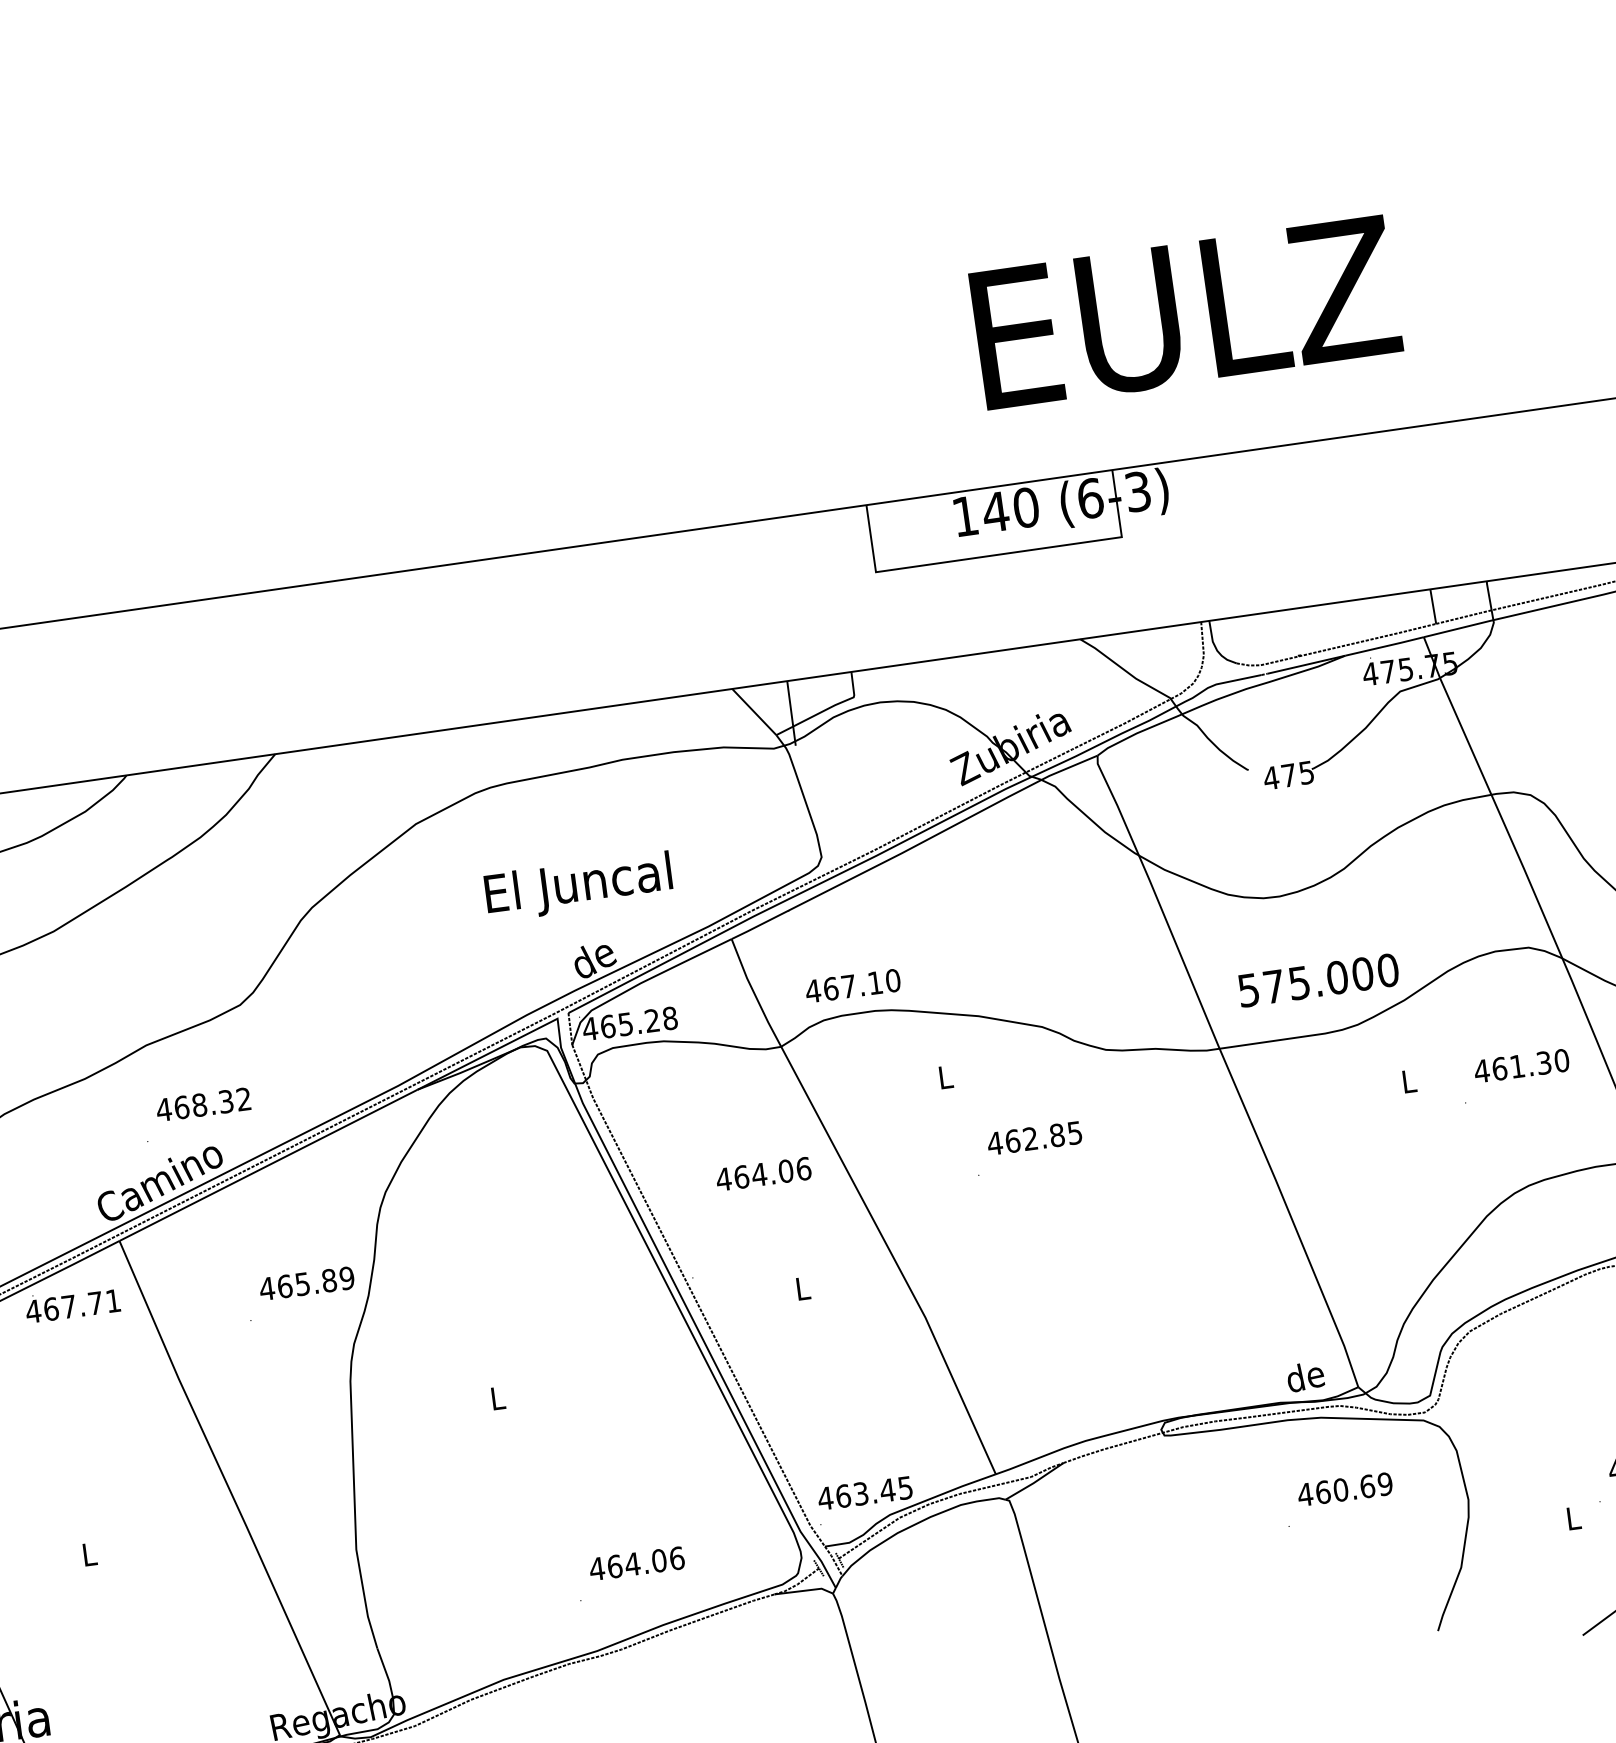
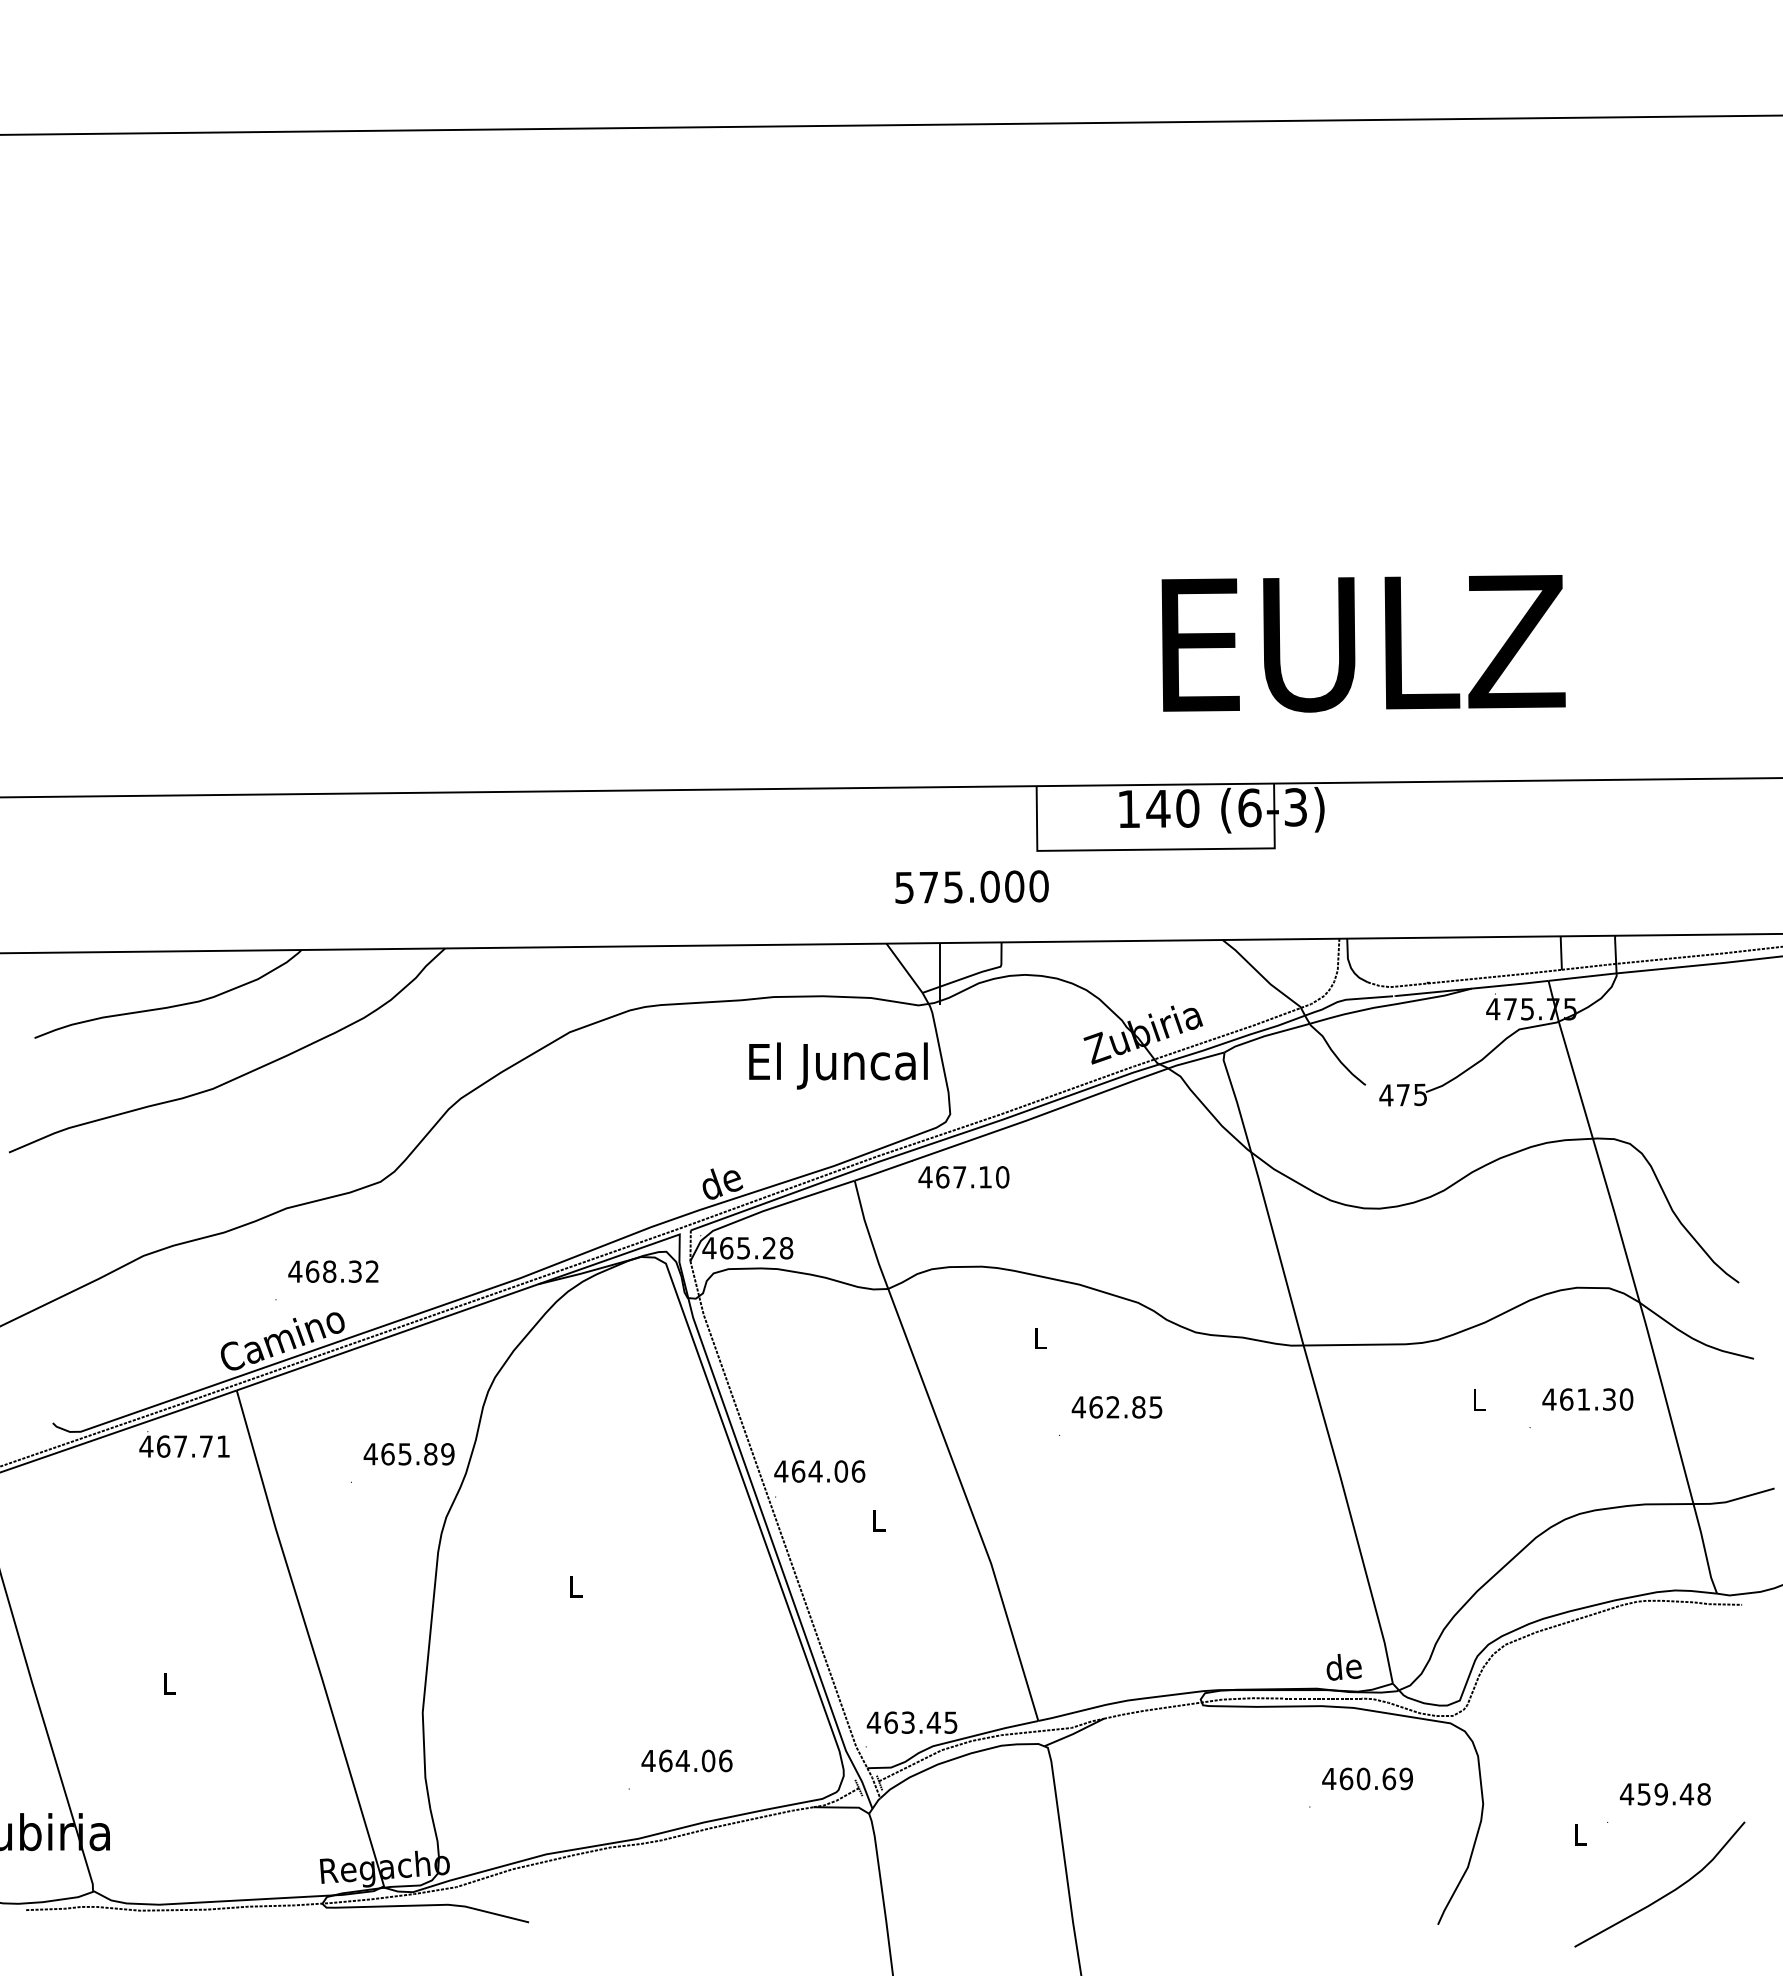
text: (578, 886) -> (838, 1065), moved
text: (1318, 979) -> (971, 886), moved
text: (852, 986) -> (963, 1177), moved
text: (763, 1174) -> (819, 1471), moved

